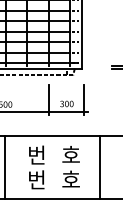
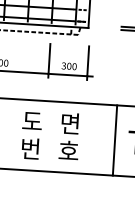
text: (53, 154) -> (50, 121), 번   호 -> 도   면
line: (99, 167) -> (114, 140), moved

